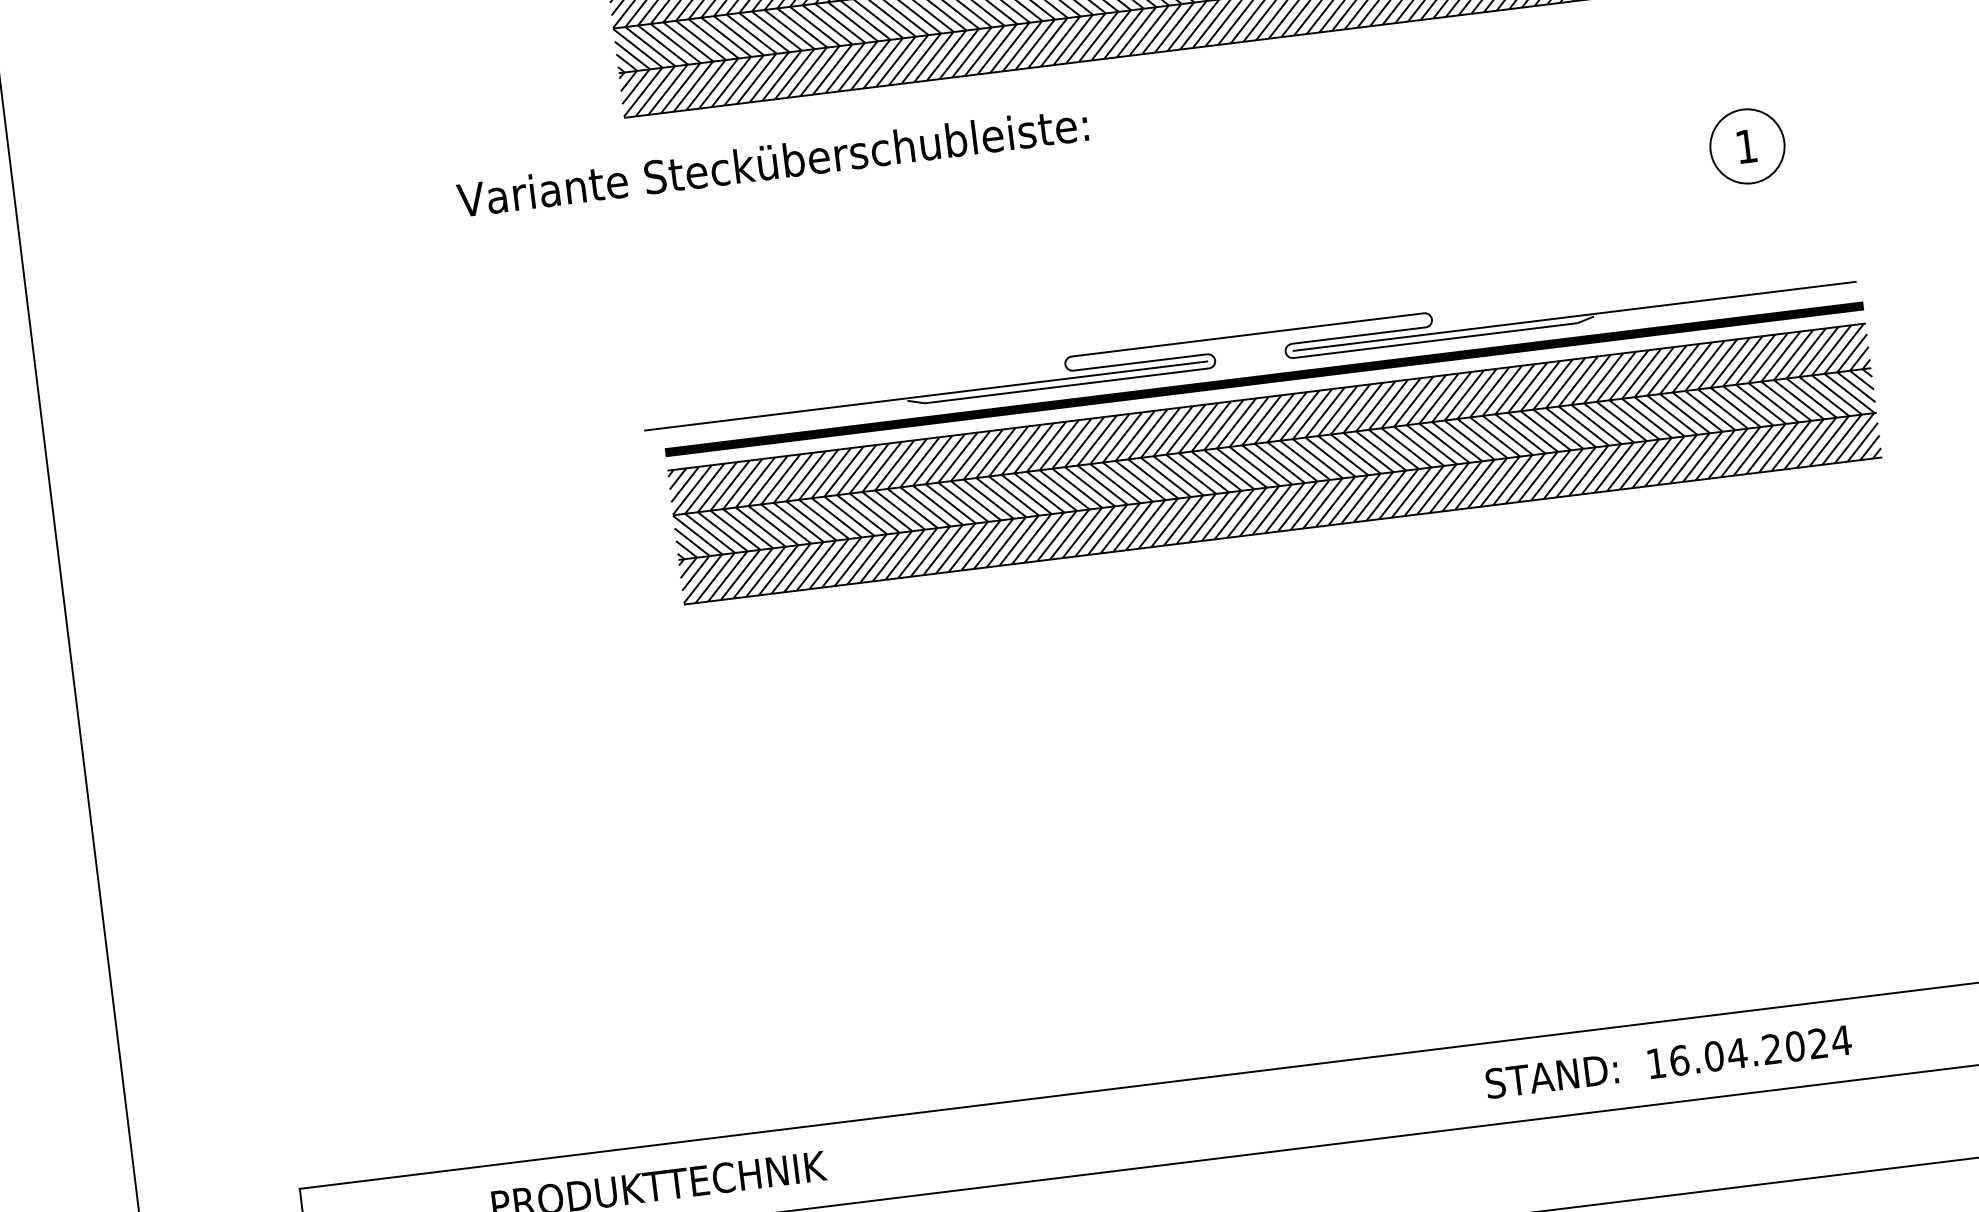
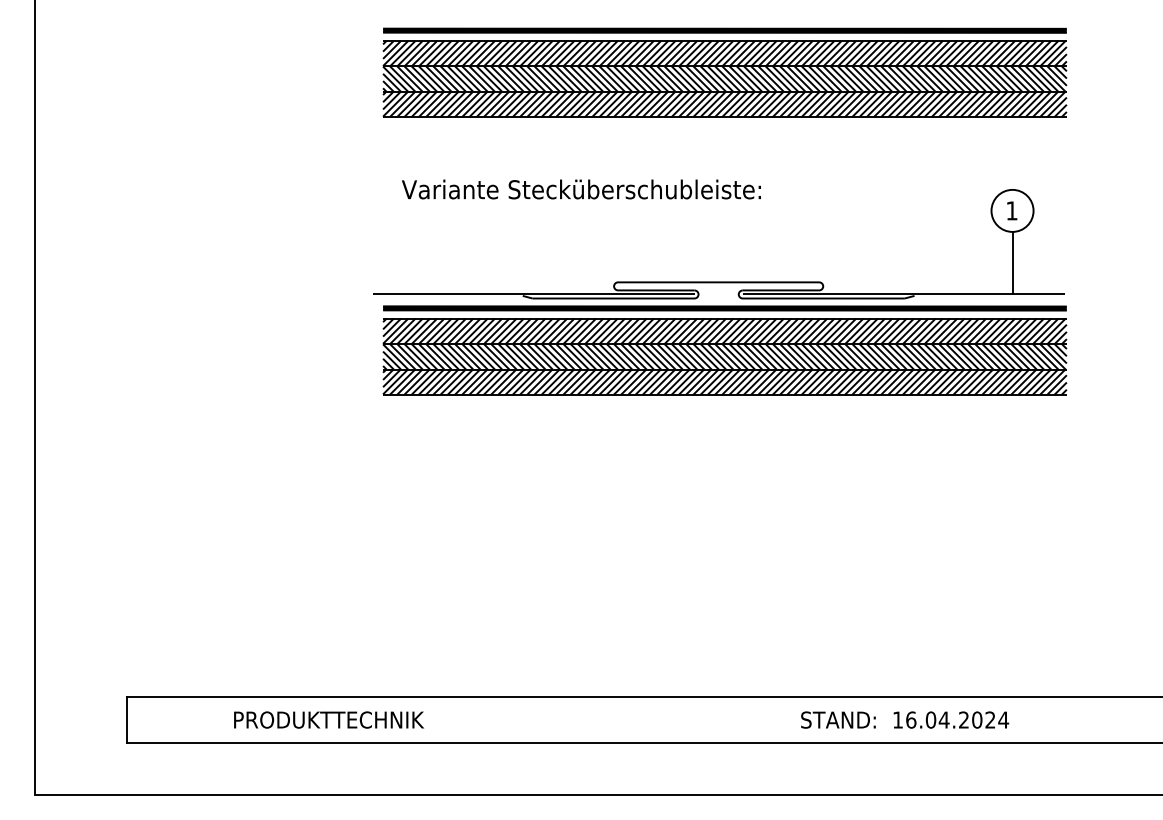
text: (772, 162) -> (581, 189), moved
line: (1758, 236) -> (1012, 262), added

